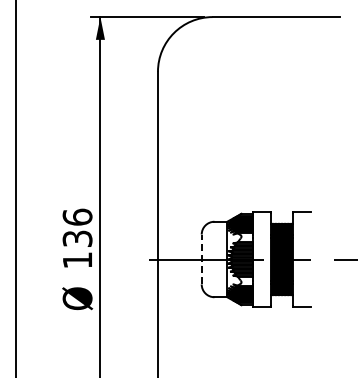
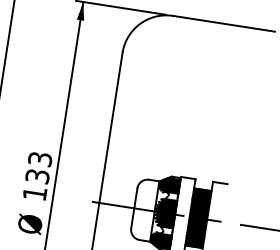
text: (77, 216) -> (40, 158), 136 -> 133
line: (201, 259) -> (134, 208), dashed -> solid

